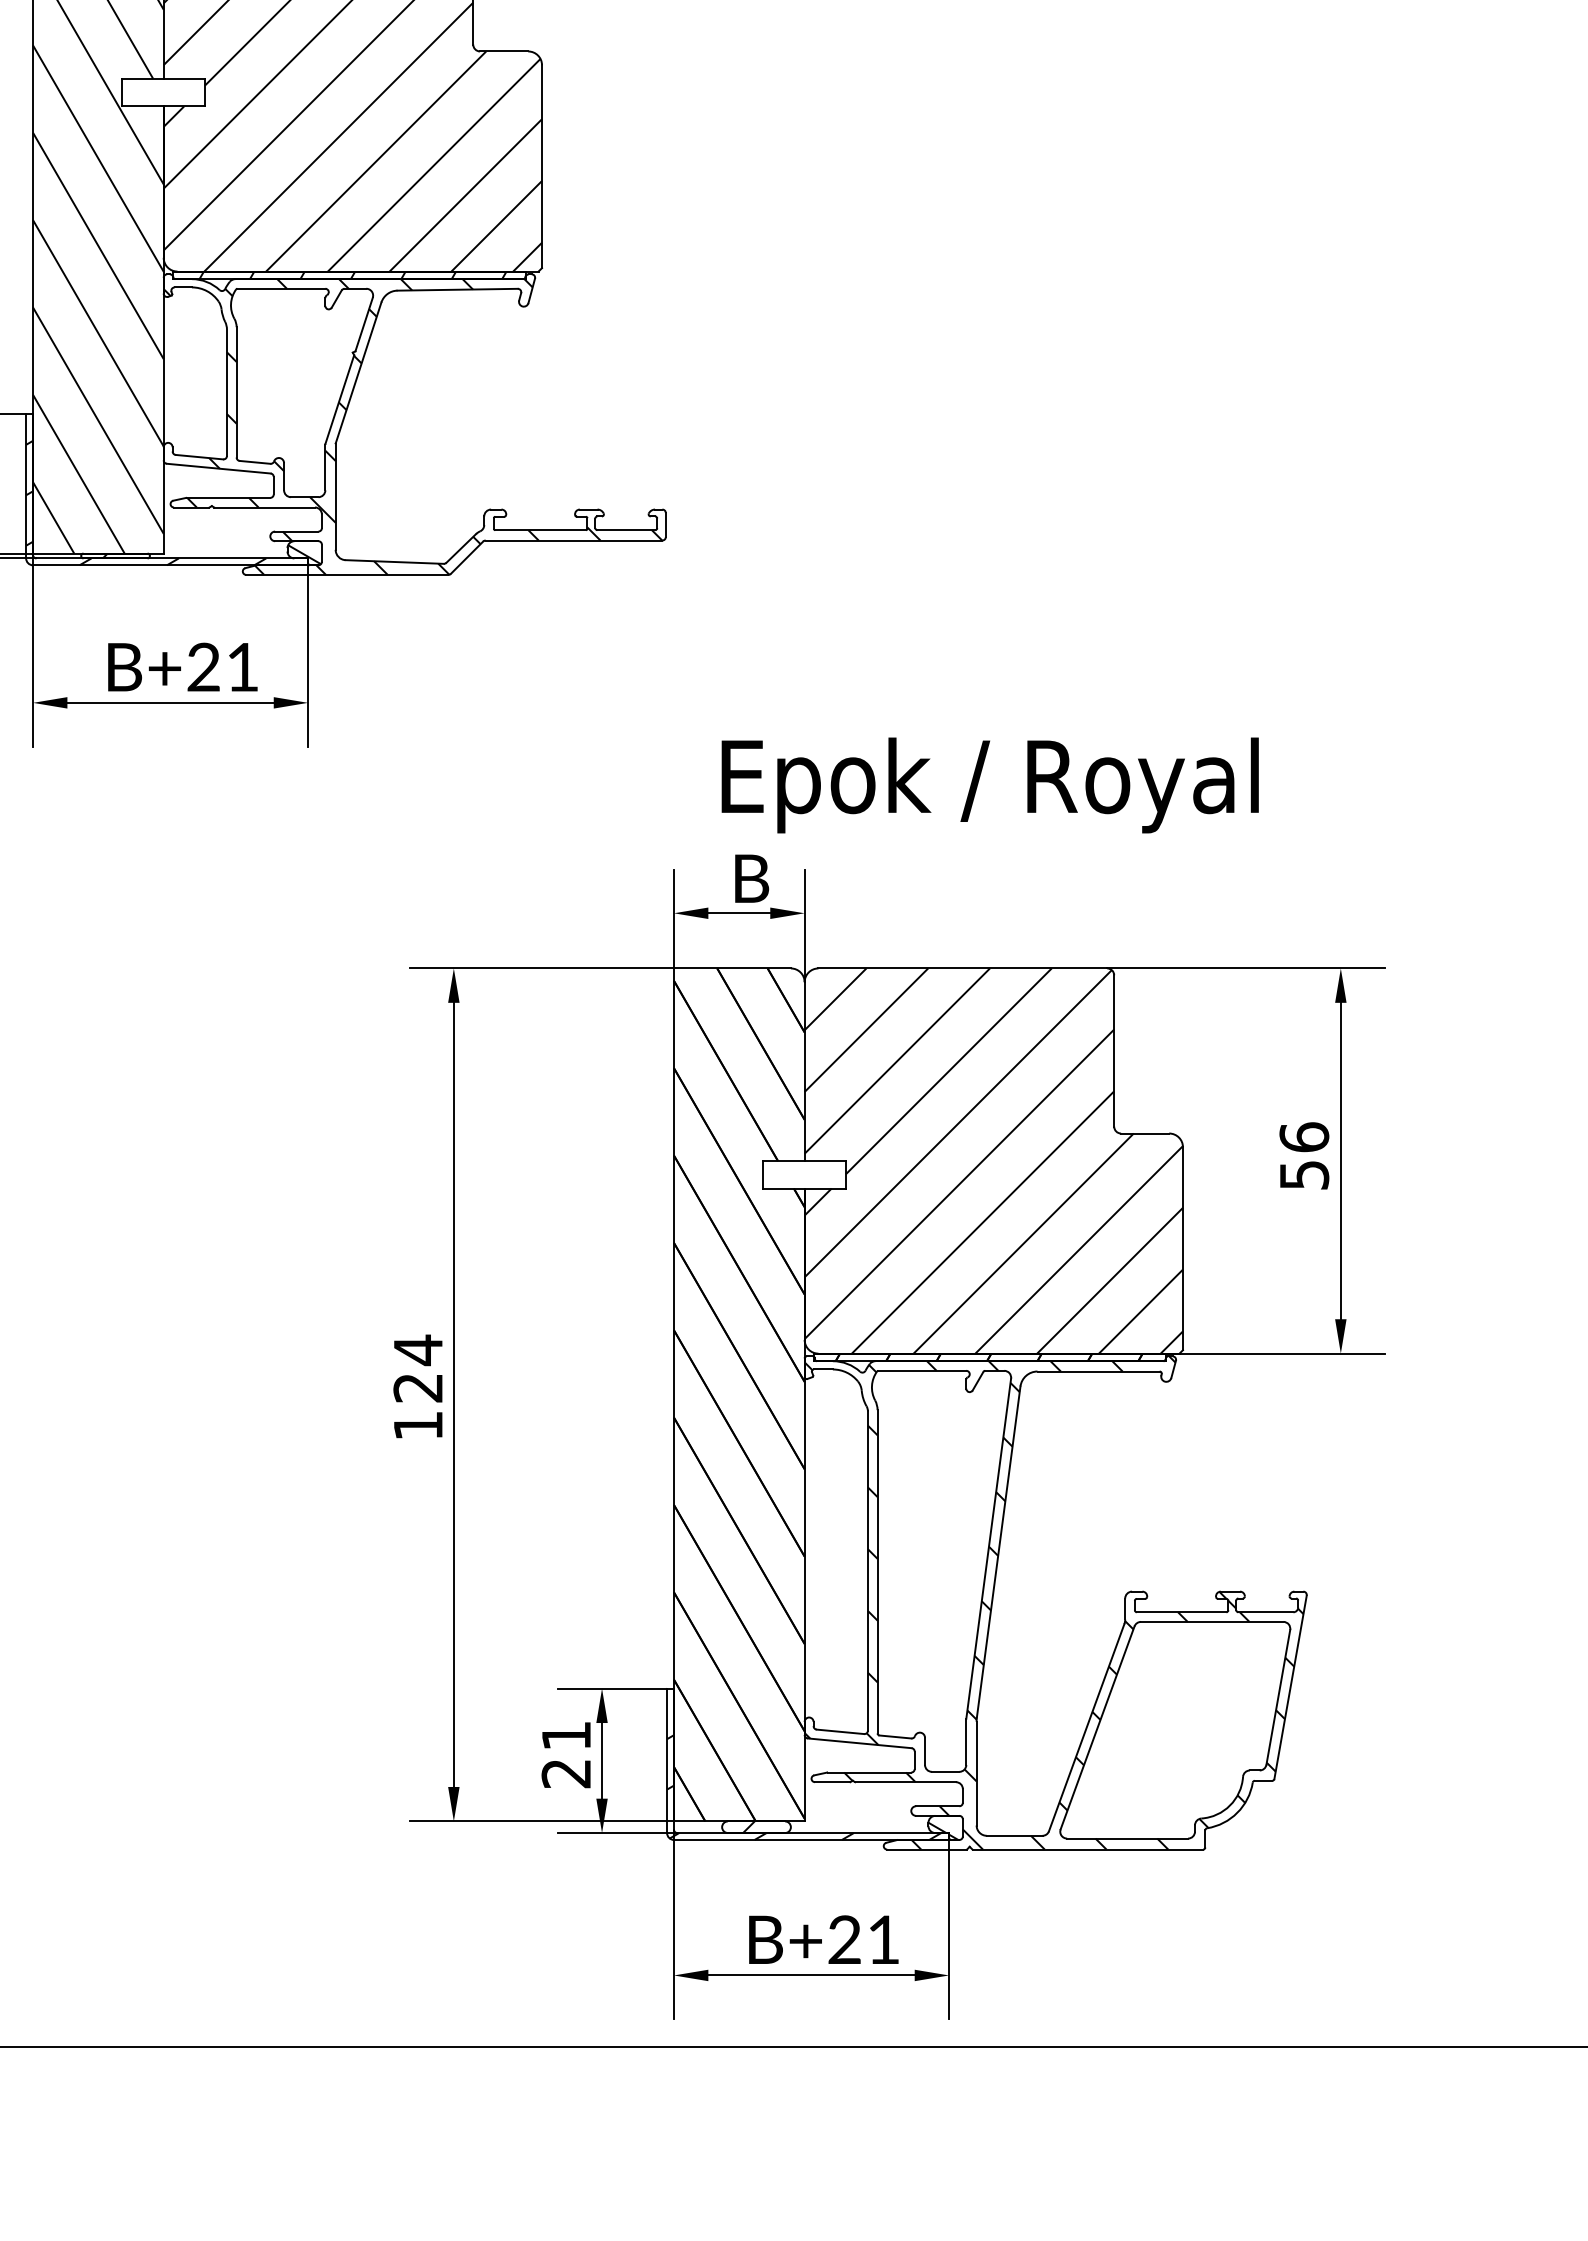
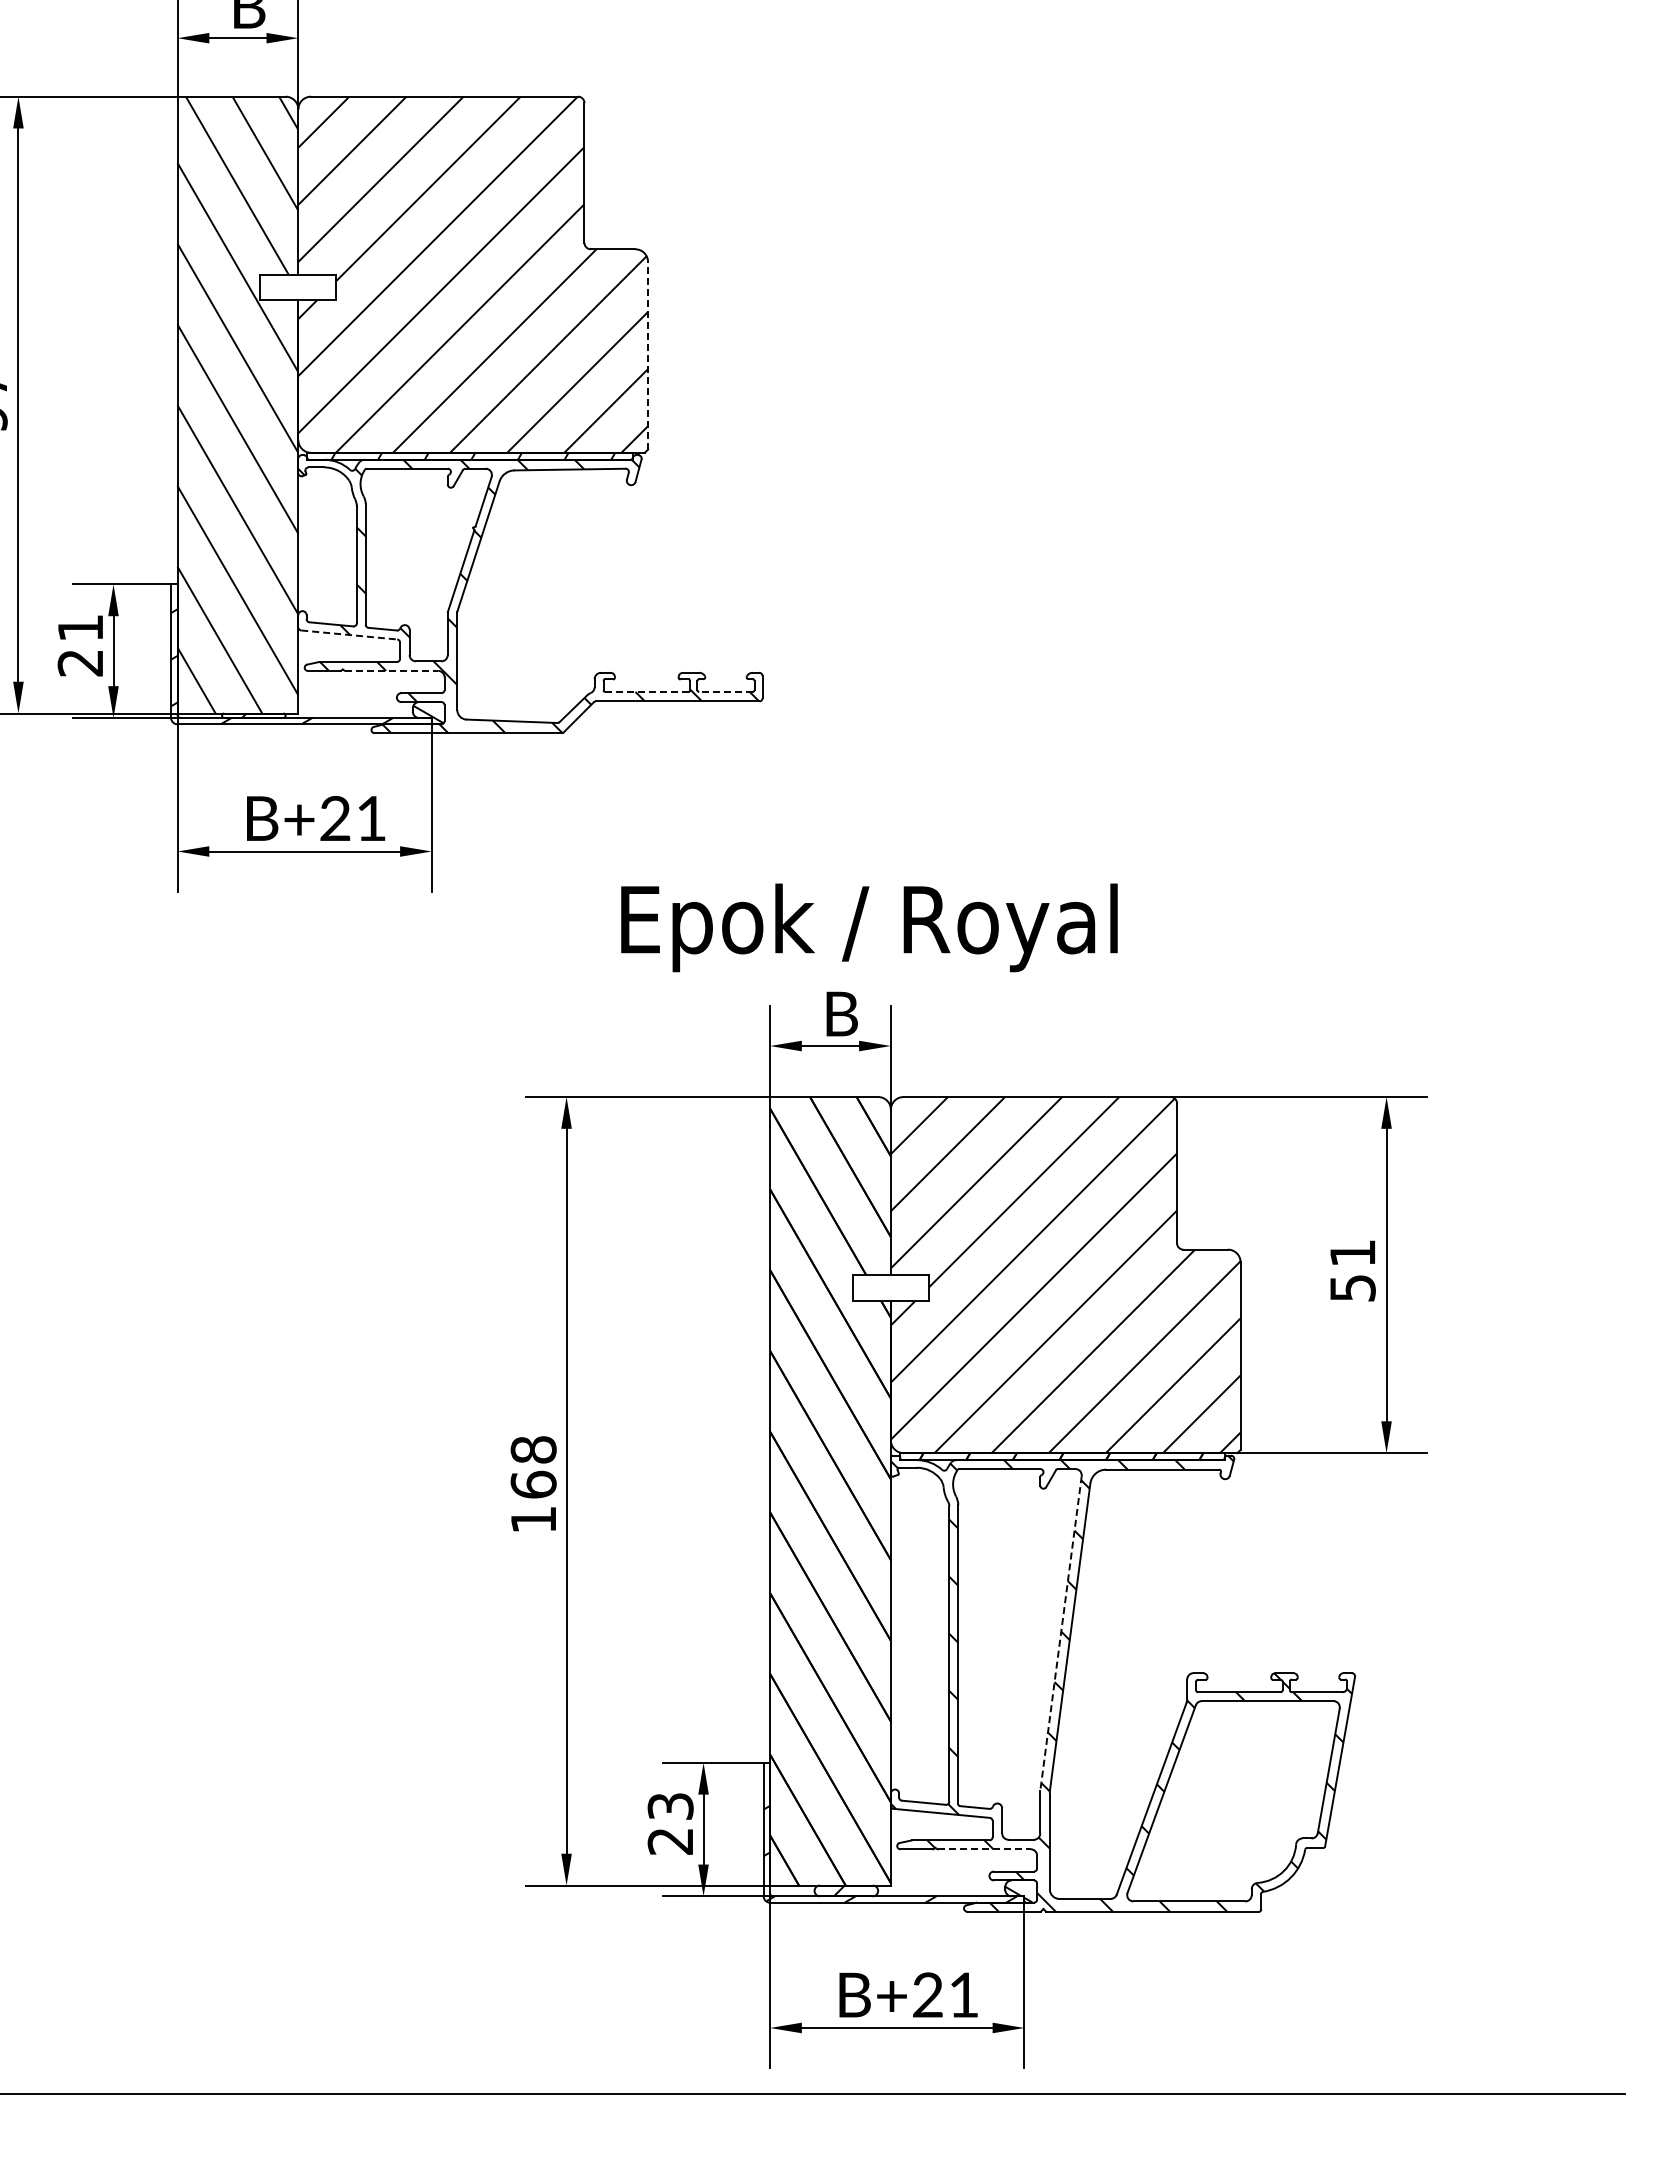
line: (542, 166) -> (648, 355), solid -> dashed
line: (219, 469) -> (349, 635), solid -> dashed
line: (264, 507) -> (391, 670), solid -> dashed
line: (540, 529) -> (646, 691), solid -> dashed
line: (625, 529) -> (725, 691), solid -> dashed
text: (990, 785) -> (869, 927), moved
text: (1303, 1136) -> (1352, 1252), 56 -> 51
text: (418, 1368) -> (533, 1466), 124 -> 168
line: (989, 1548) -> (1061, 1633), solid -> dashed
text: (566, 1735) -> (670, 1806), 21 -> 23
line: (905, 1782) -> (984, 1849), solid -> dashed

